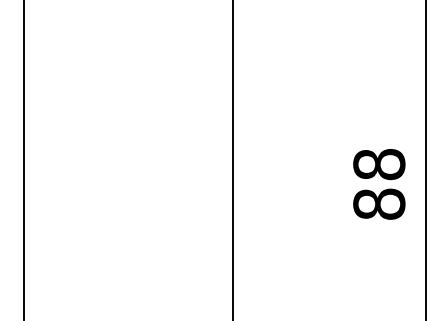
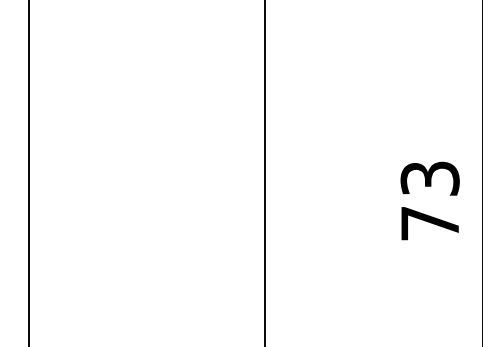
text: (379, 184) -> (430, 201), 88 -> 73

